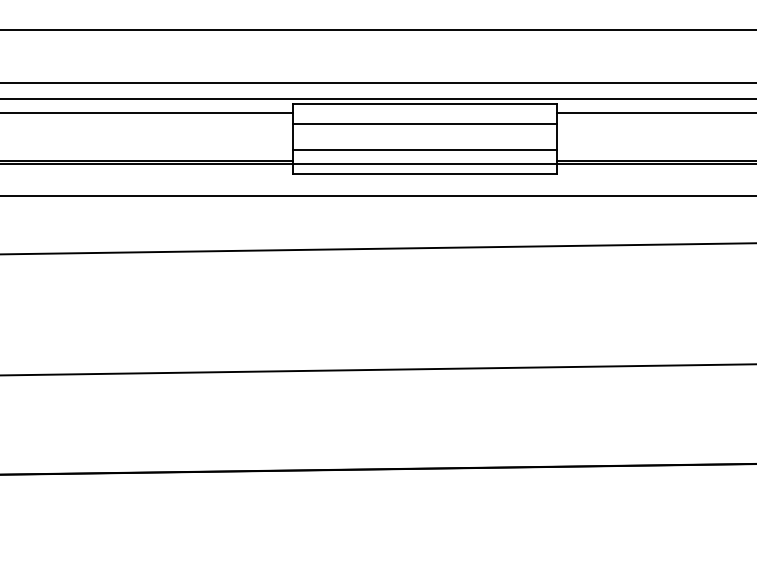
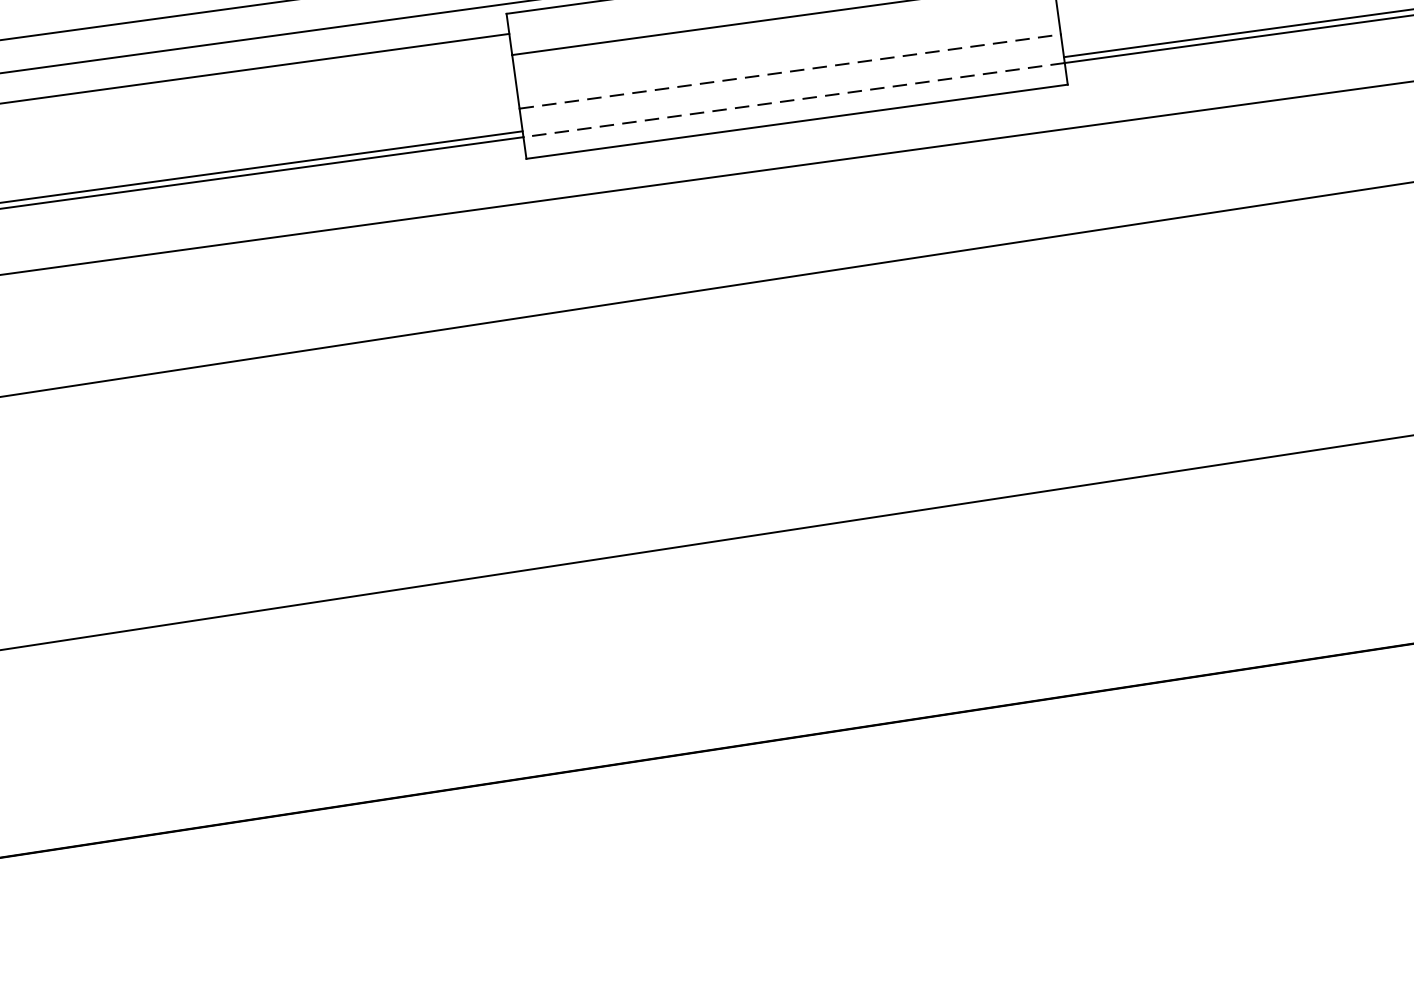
line: (425, 149) -> (791, 70), solid -> dashed
line: (424, 163) -> (793, 99), solid -> dashed

